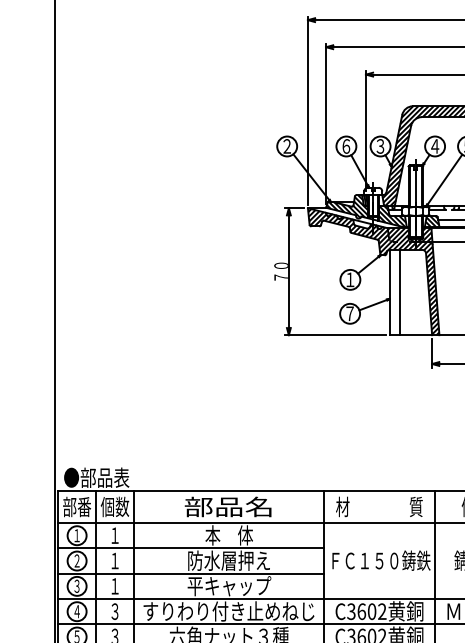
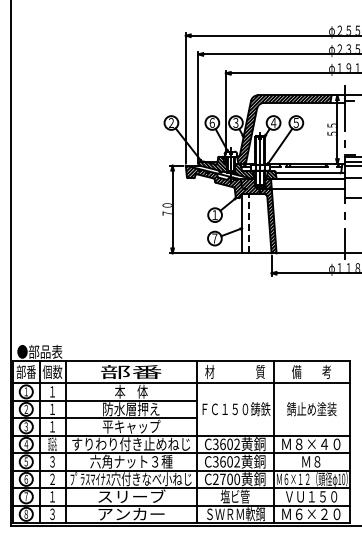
line: (400, 291) -> (249, 223), solid -> dashed
text: (227, 507) -> (130, 372), 部品名 -> 部番
text: (115, 610) -> (52, 443), ３ -> 部品名

